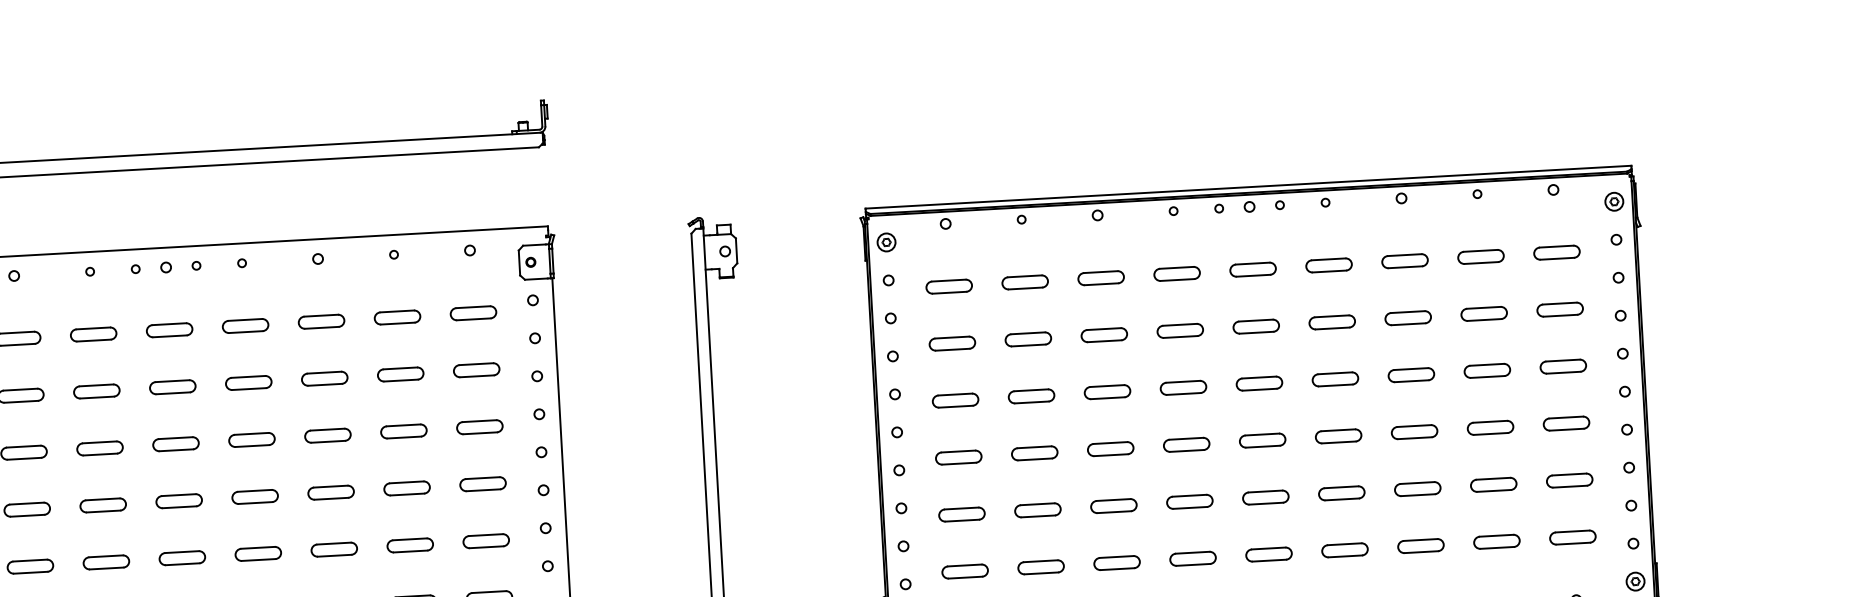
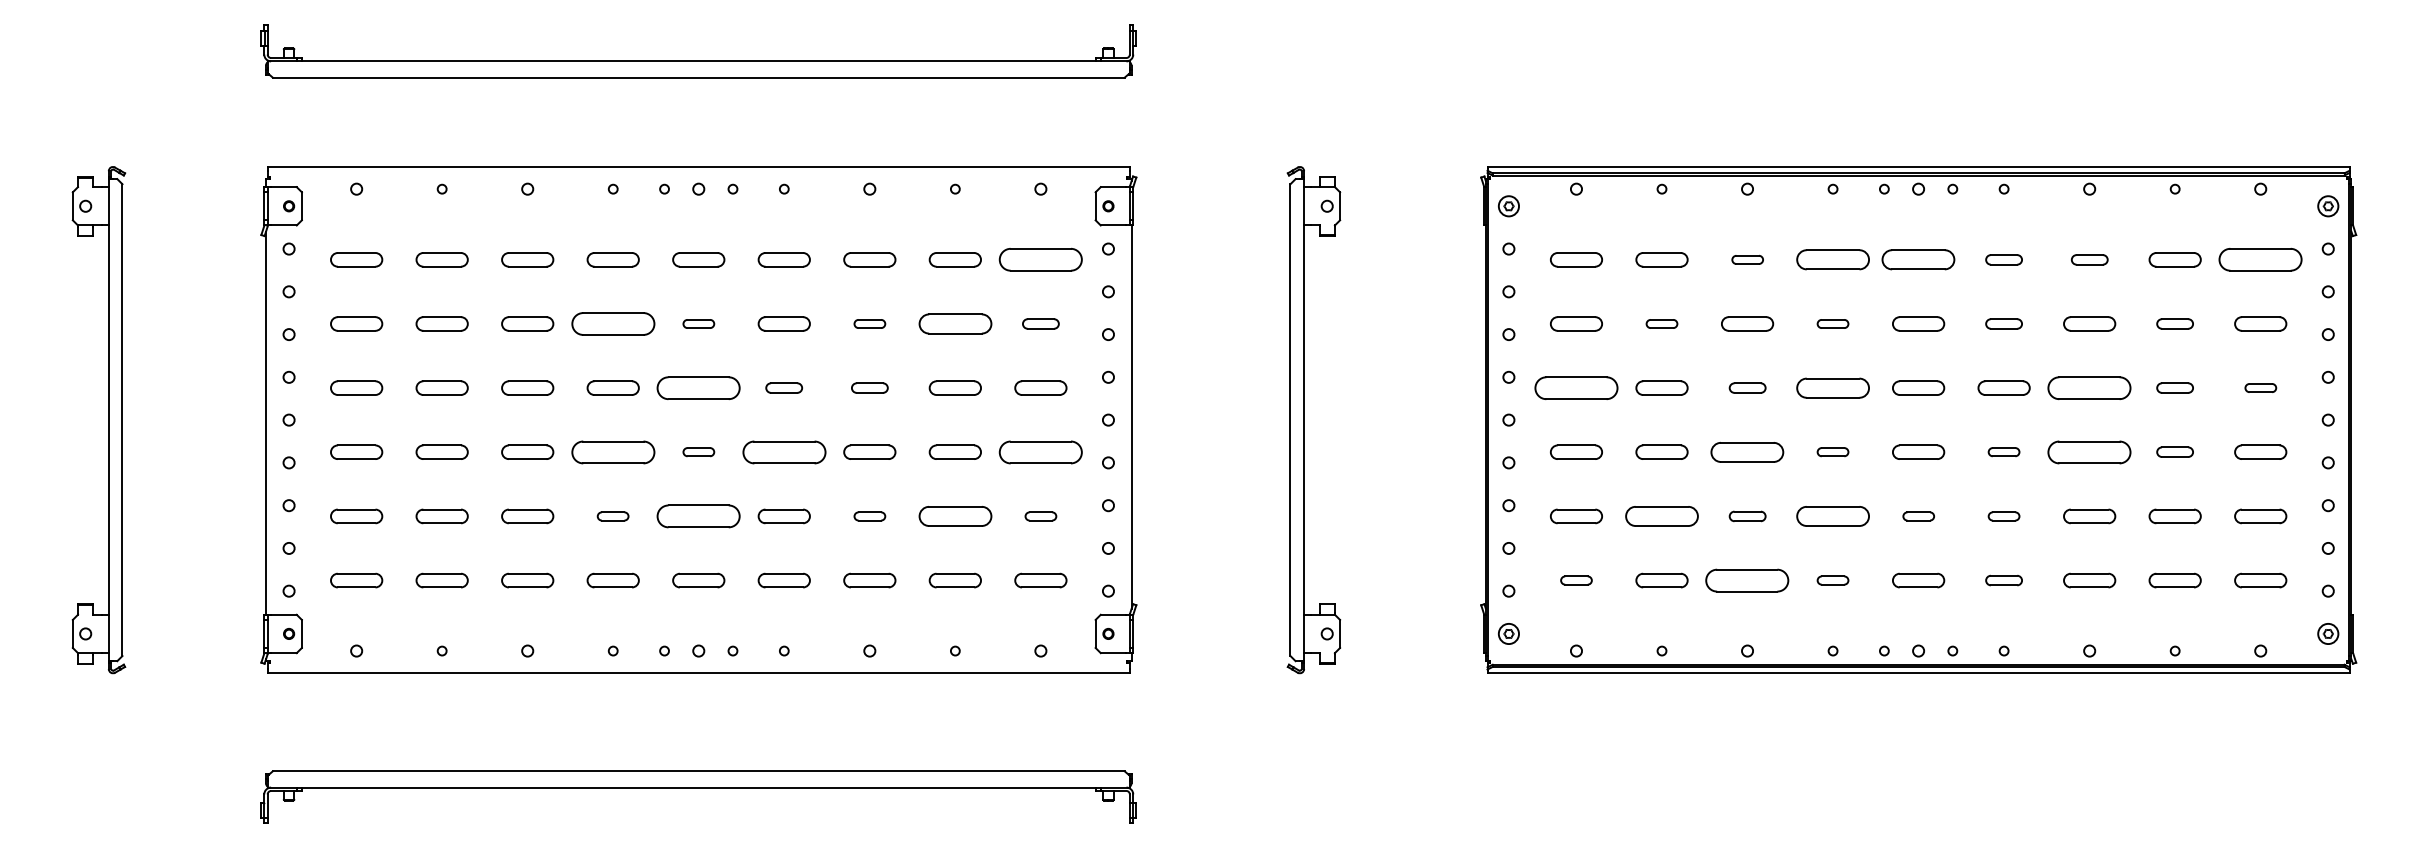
part: (1556, 252) -> (2260, 259), size x1.6
part: (1404, 260) -> (2089, 259), size x0.7
part: (1328, 265) -> (2003, 259), size x0.7
part: (1253, 269) -> (1918, 259), size x1.4
part: (1176, 273) -> (1832, 259), size x1.4
part: (1101, 277) -> (1747, 259), size x0.6
part: (473, 312) -> (1040, 259), size x1.6
part: (1483, 313) -> (2174, 323), size x0.7
part: (1331, 322) -> (2003, 323), size x0.7
part: (1179, 330) -> (1832, 323), size x0.6
part: (1027, 338) -> (1661, 323), size x0.6
part: (1563, 366) -> (2260, 387), size x0.6
part: (476, 369) -> (1040, 323), size x0.7
part: (1486, 370) -> (2174, 387), size x0.7
part: (399, 374) -> (954, 323), size x1.4
part: (1411, 374) -> (2089, 387), size x1.6
part: (324, 378) -> (869, 323), size x0.6
part: (172, 386) -> (698, 323), size x0.6
part: (1182, 387) -> (1832, 387), size x1.4
part: (96, 391) -> (612, 323), size x1.6
part: (1107, 391) -> (1747, 387), size x0.7
part: (955, 400) -> (1576, 387), size x1.6
part: (1489, 427) -> (2174, 451), size x0.7
part: (1414, 431) -> (2089, 451), size x1.6
part: (327, 435) -> (869, 387), size x0.7
part: (1338, 435) -> (2003, 451), size x0.6
part: (251, 439) -> (783, 387), size x0.7
part: (175, 443) -> (698, 387), size x1.6
part: (1186, 444) -> (1832, 451), size x0.6
part: (1110, 448) -> (1747, 451), size x1.4
part: (482, 483) -> (1040, 451), size x1.6
part: (1341, 493) -> (2003, 516), size x0.6
part: (254, 496) -> (783, 451), size x1.6
part: (1265, 497) -> (1918, 516), size x0.6
part: (178, 500) -> (698, 451), size x0.6
part: (1189, 501) -> (1832, 516), size x1.4
part: (102, 504) -> (612, 451), size x1.6
part: (1113, 506) -> (1747, 516), size x0.7
part: (1037, 510) -> (1661, 516), size x1.4
part: (485, 541) -> (1040, 516), size x0.6
part: (409, 545) -> (954, 516), size x1.4
part: (334, 549) -> (869, 516), size x0.6
part: (1344, 550) -> (2003, 580), size x0.7
part: (182, 558) -> (698, 516), size x1.6
part: (1192, 558) -> (1832, 580), size x0.6
part: (105, 562) -> (612, 516), size x0.6
part: (1117, 562) -> (1747, 580), size x1.6
part: (965, 571) -> (1576, 580), size x0.6

